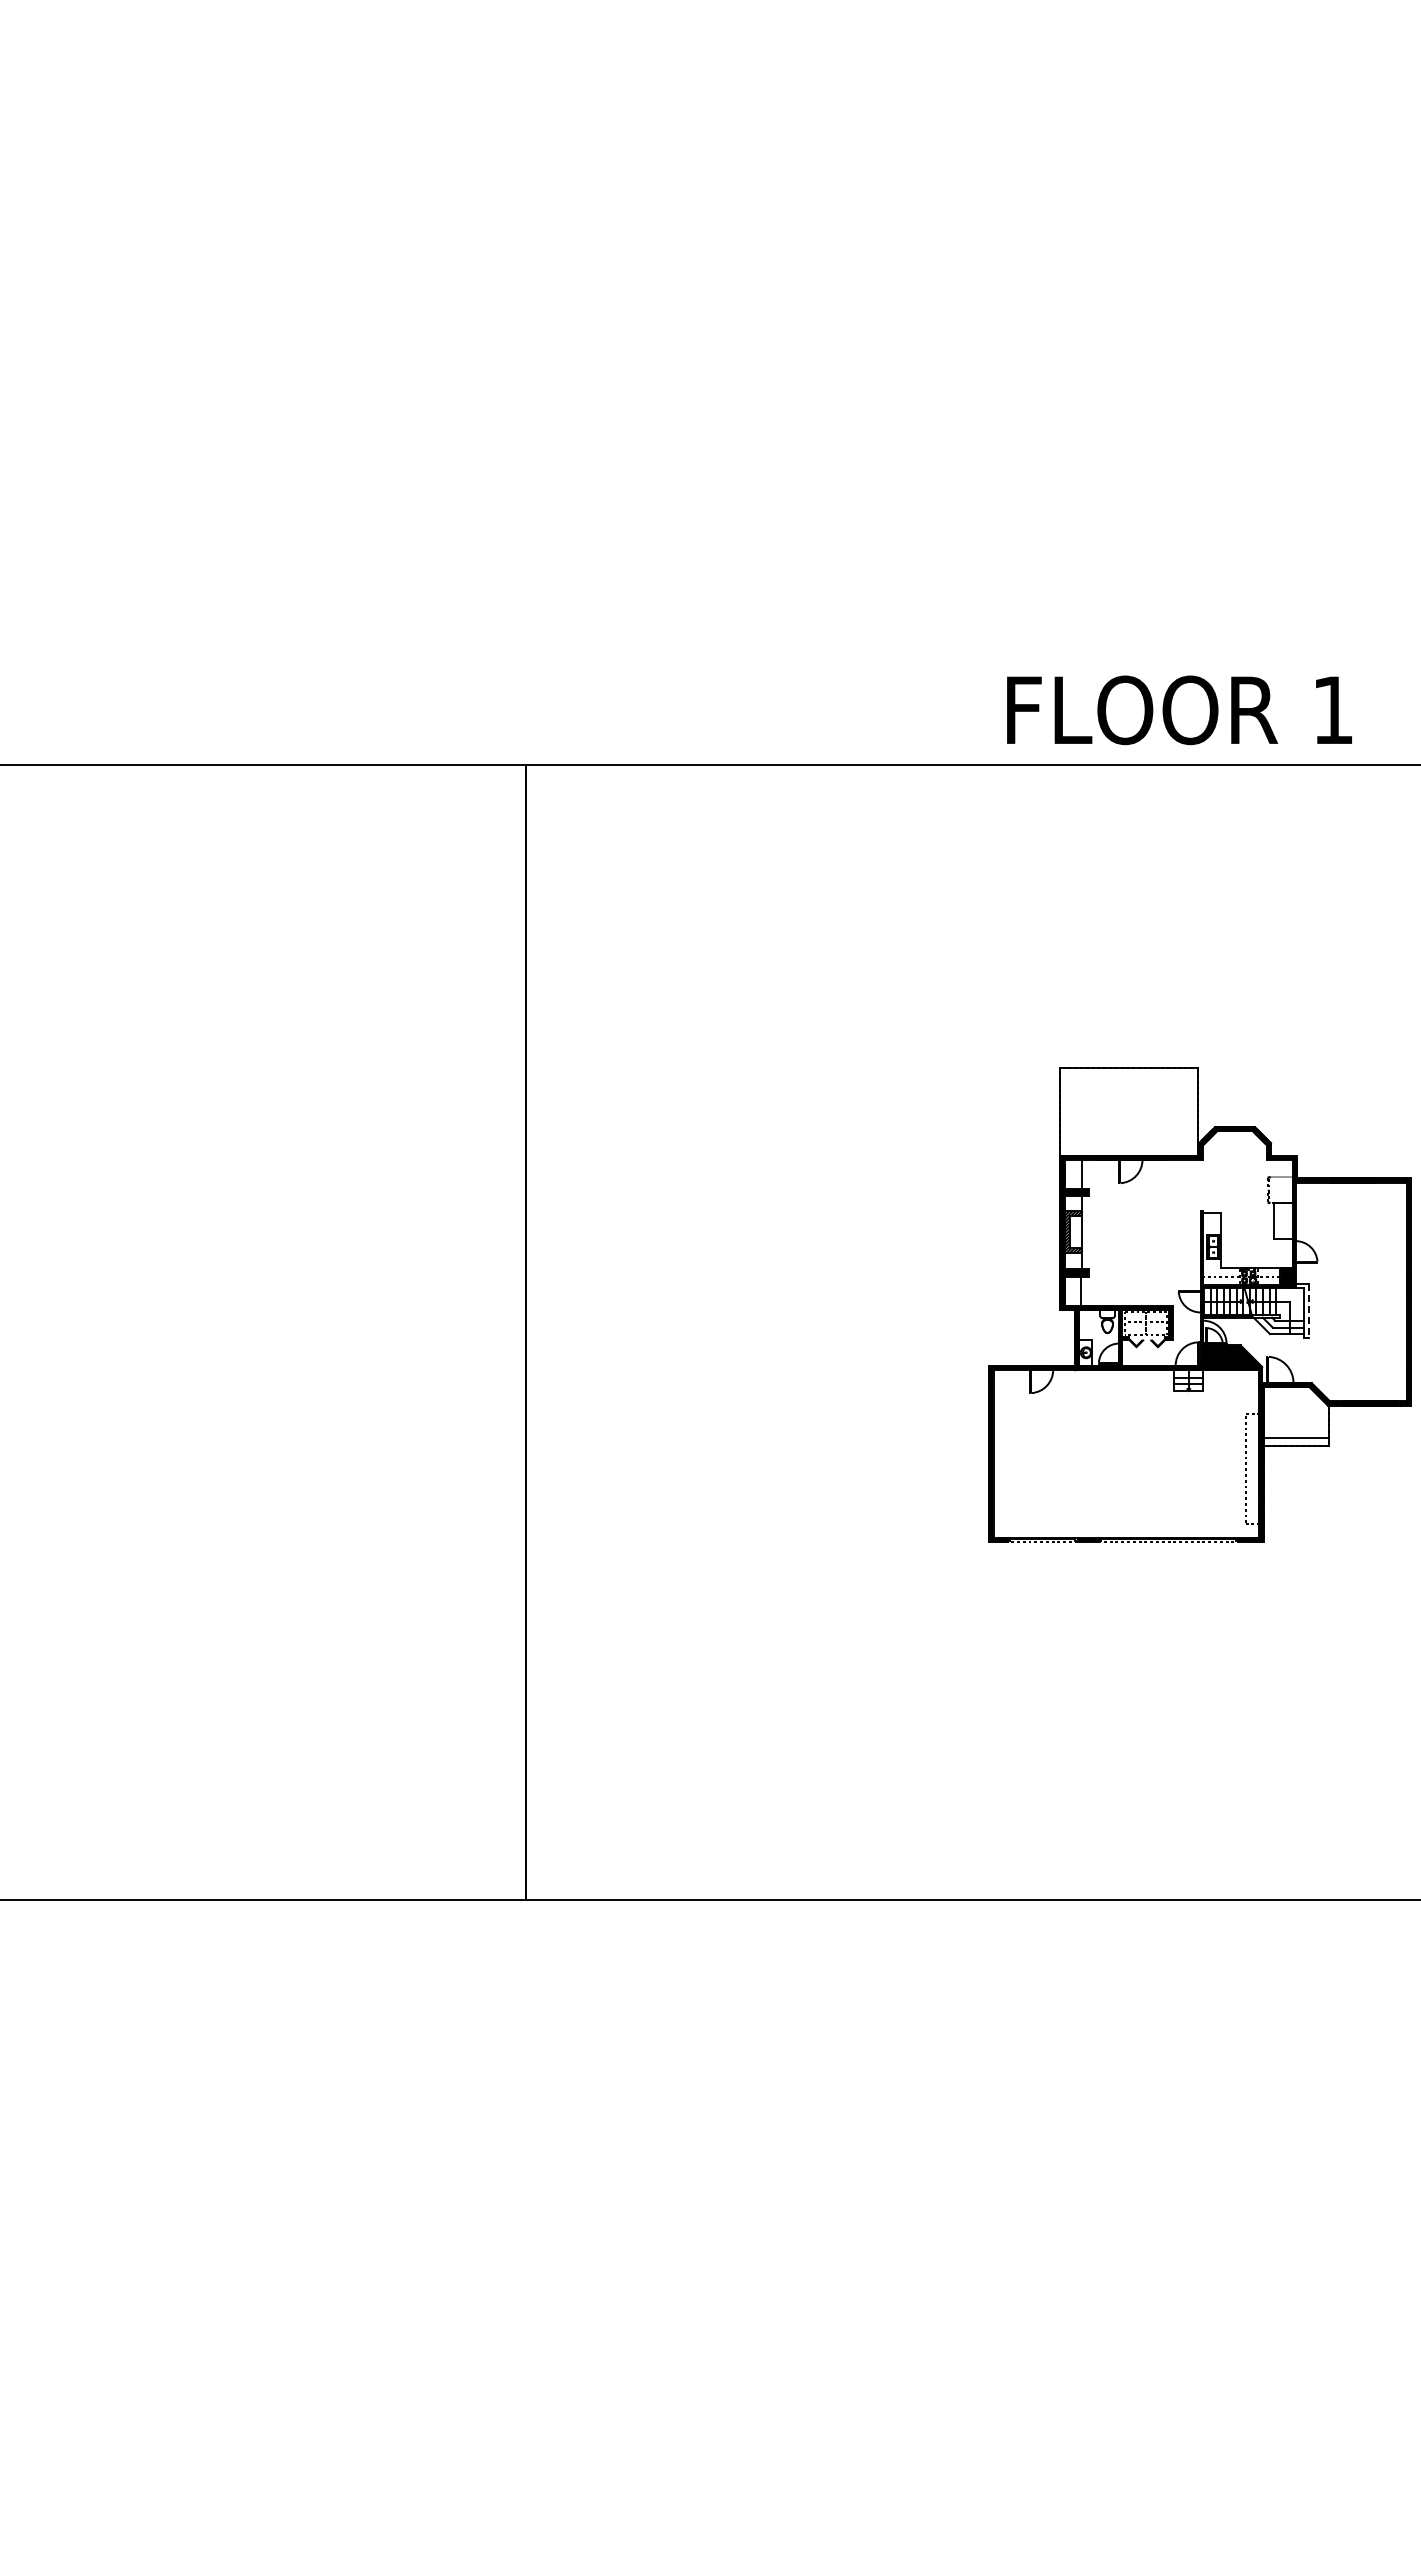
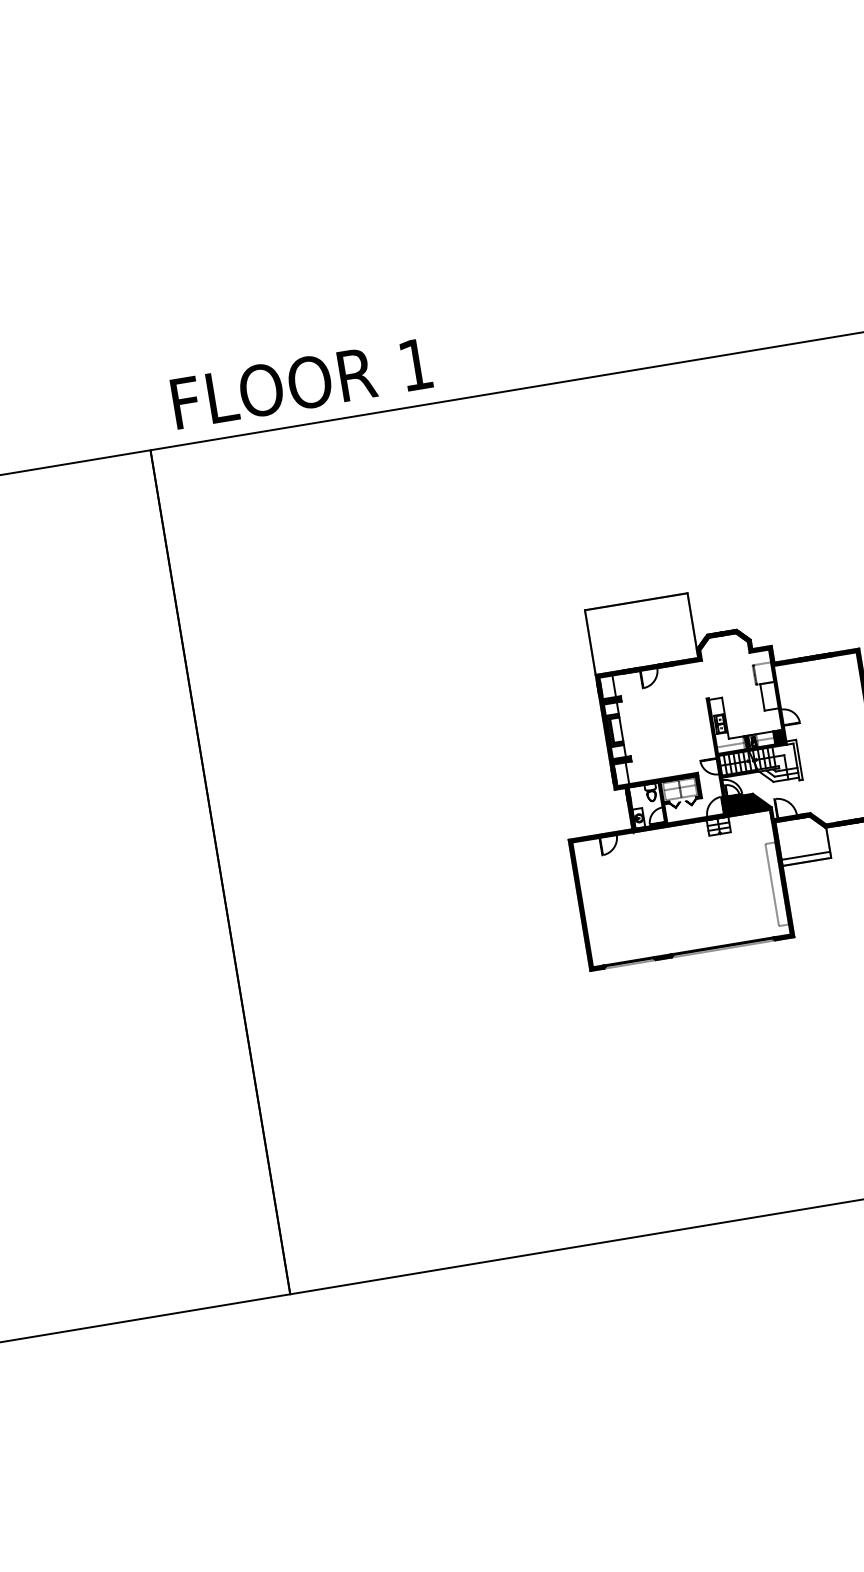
text: (1179, 710) -> (301, 383), moved
line: (1308, 1310) -> (799, 759), dashed -> solid

